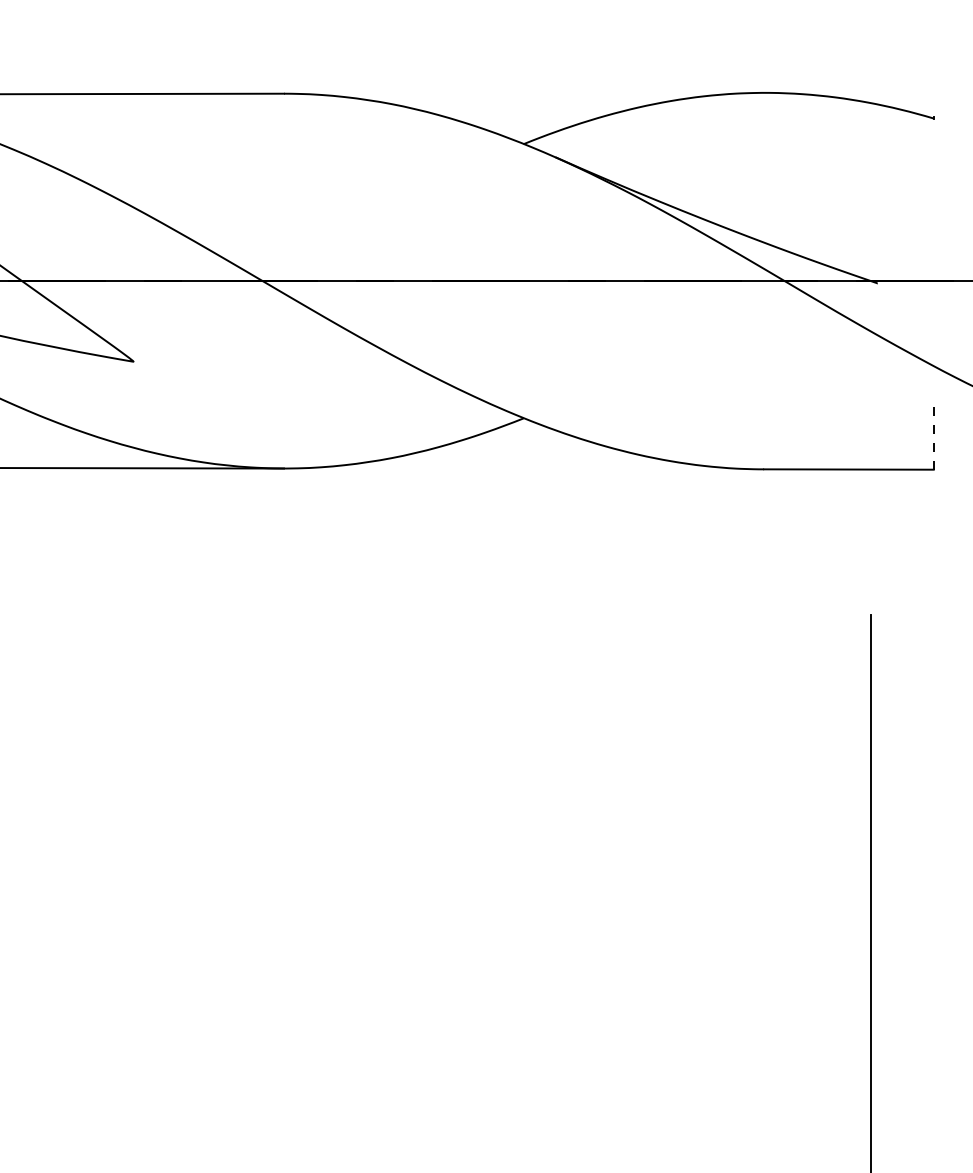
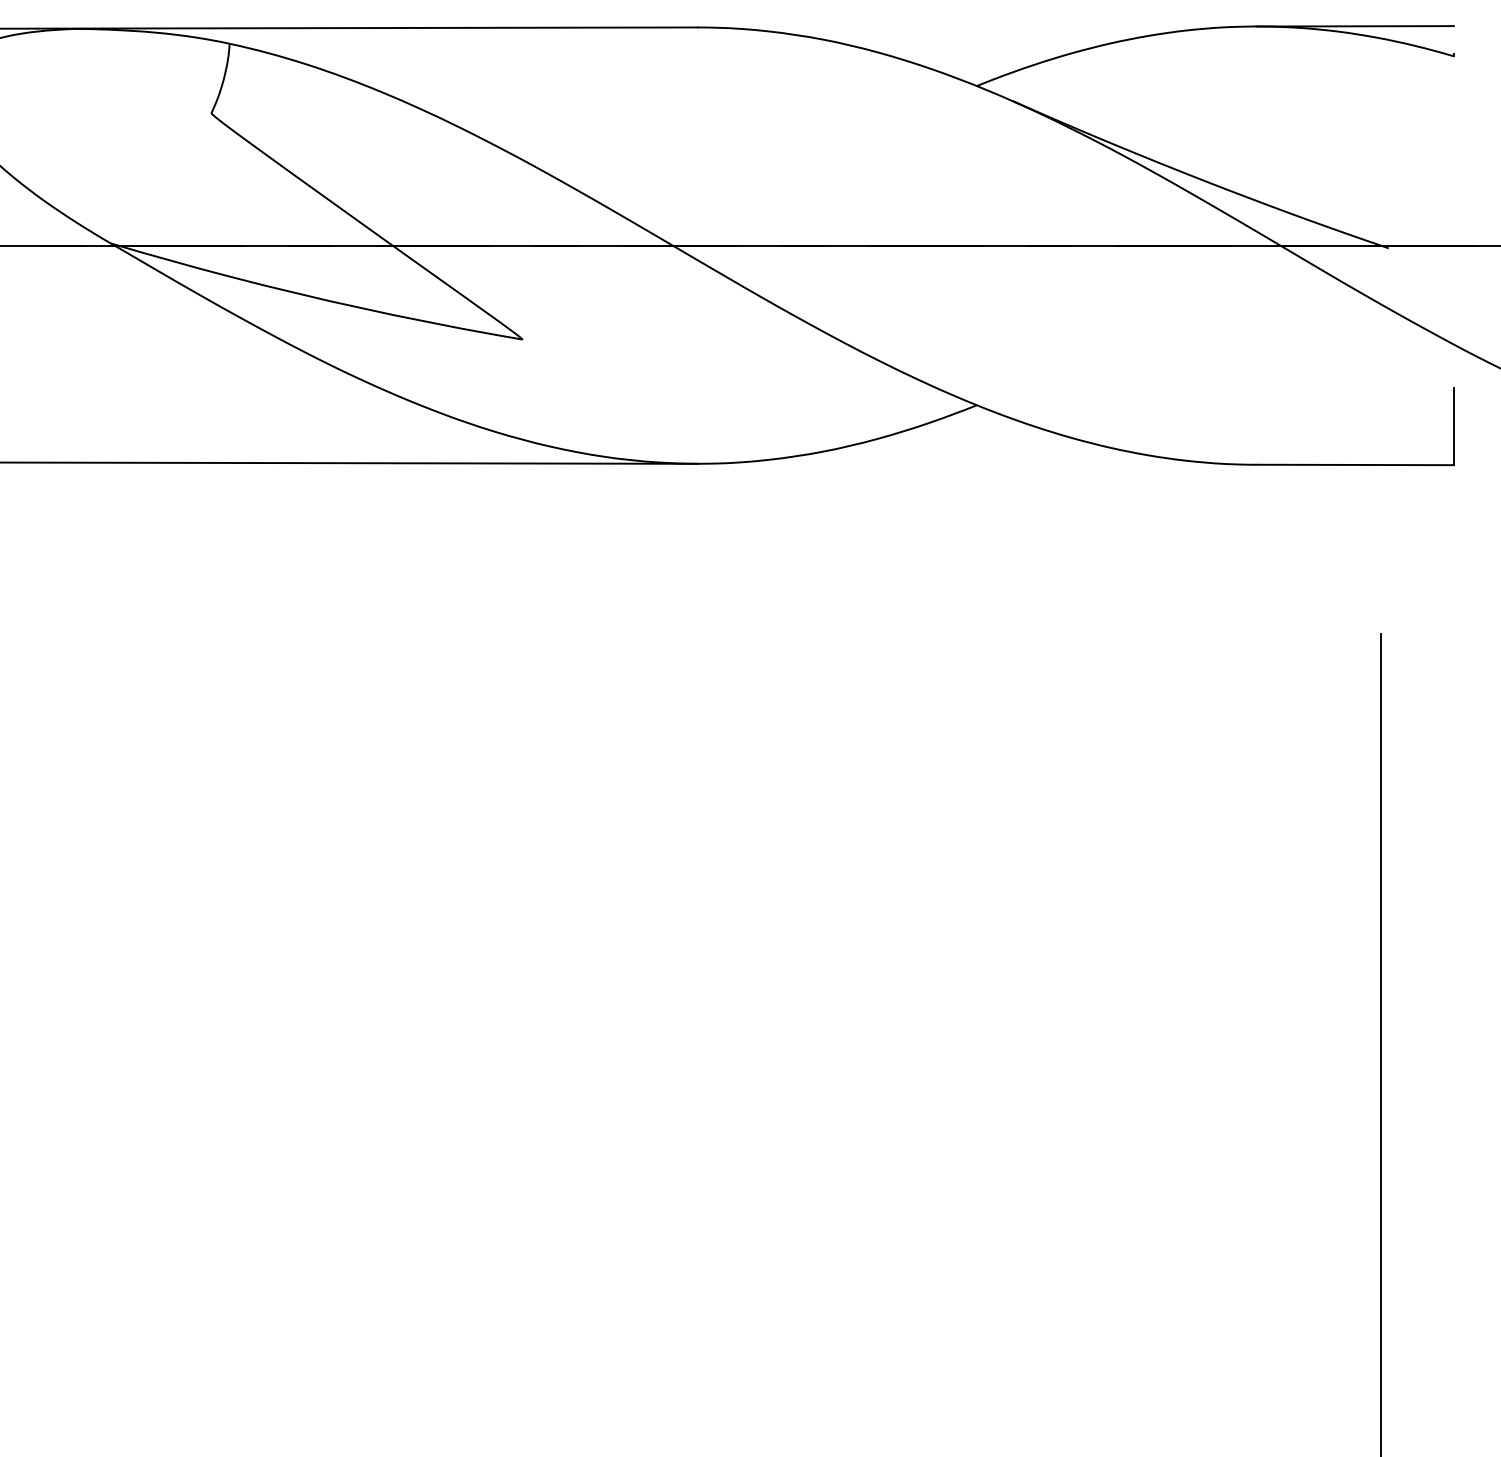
line: (848, 92) -> (1354, 26), added
line: (933, 436) -> (1453, 426), dashed -> solid

